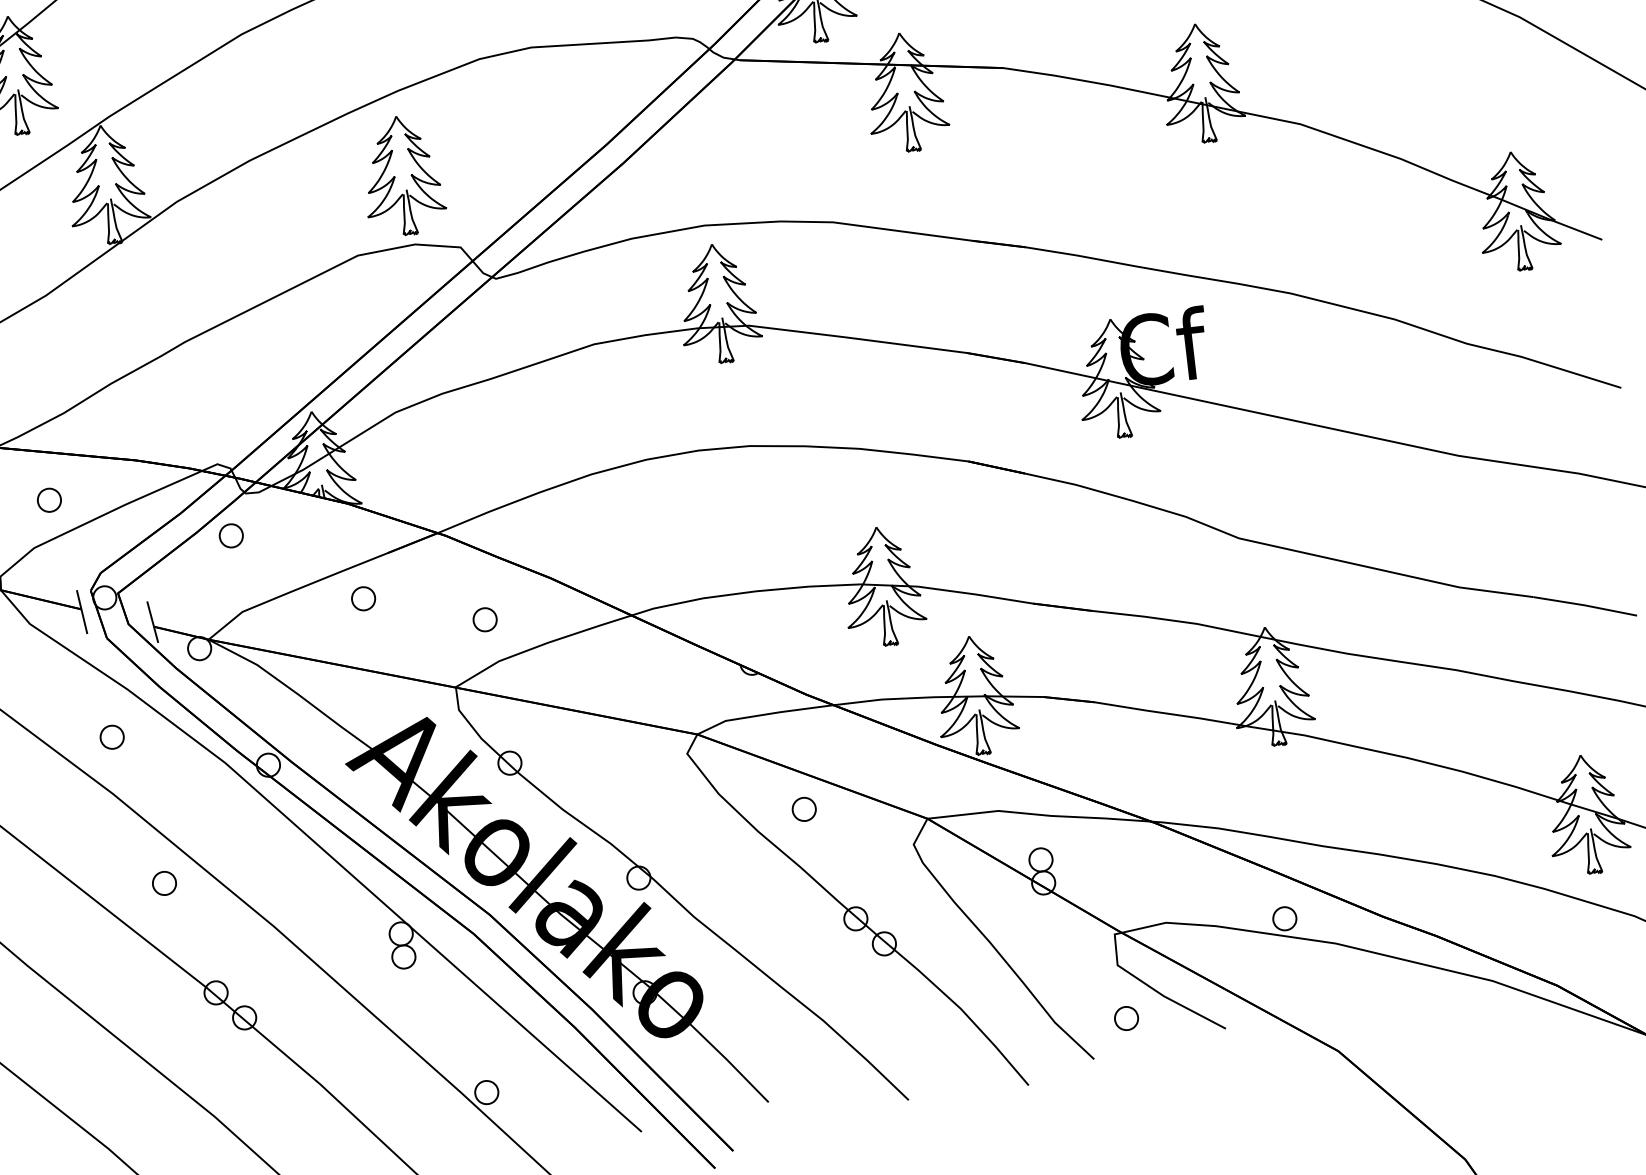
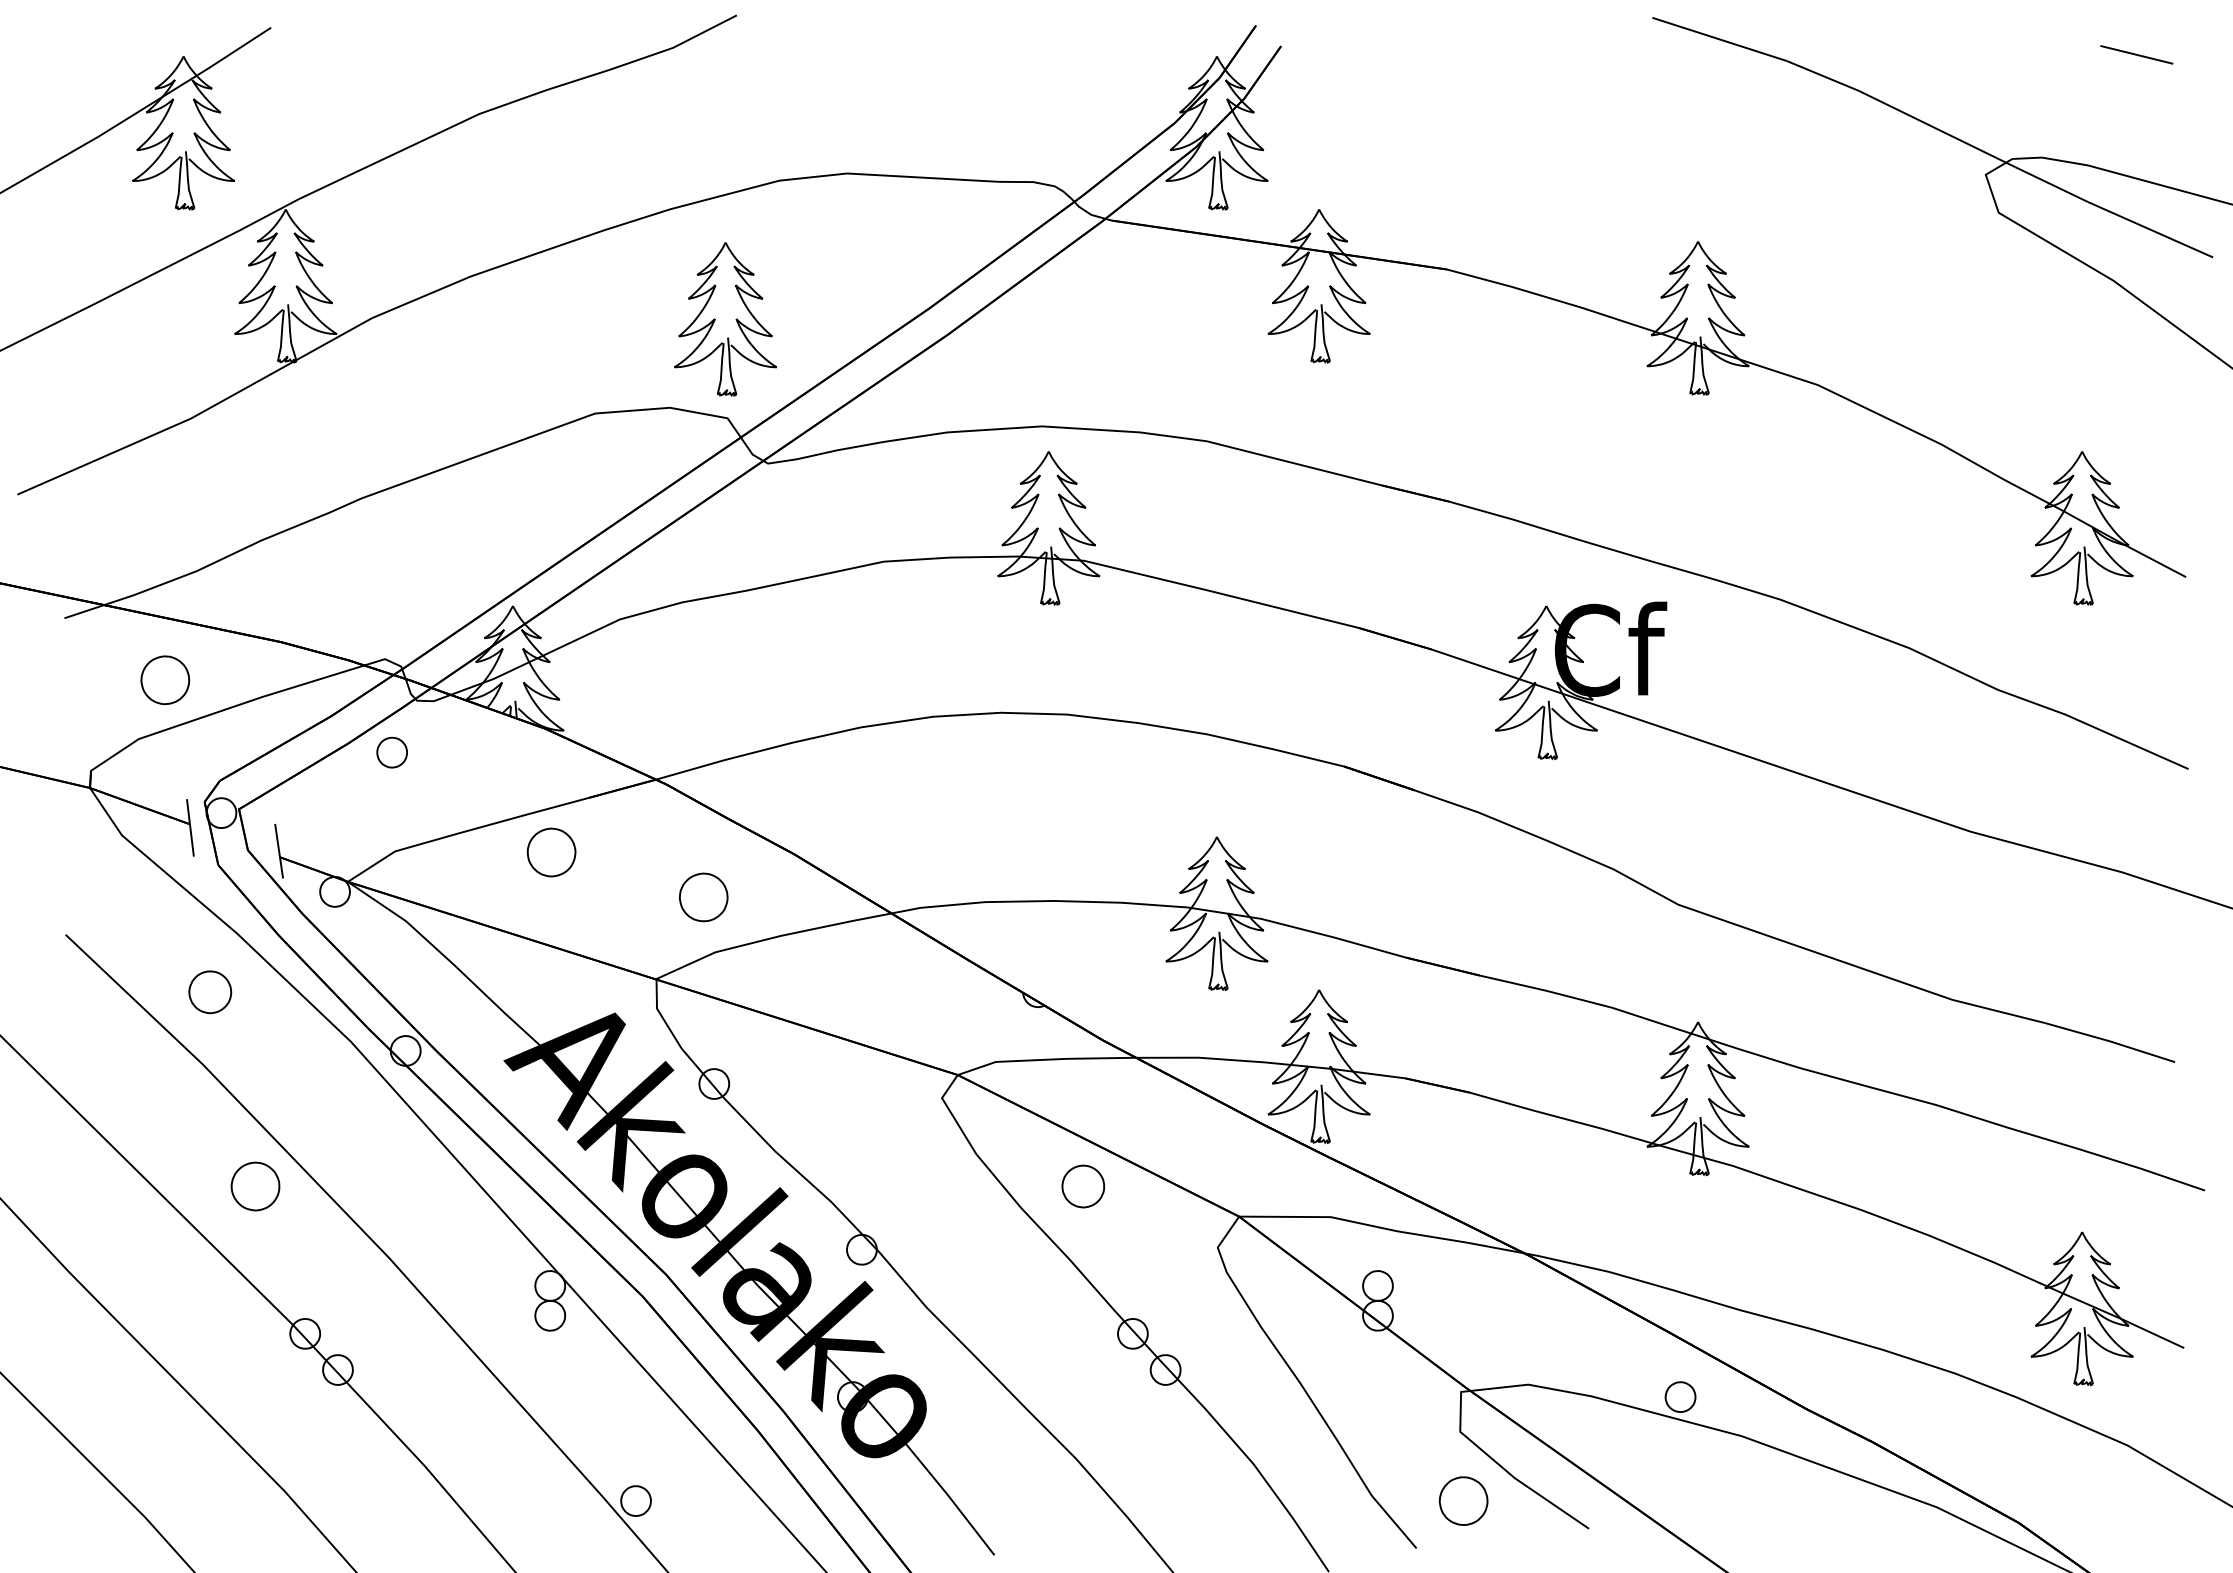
part: (402, 175) -> (725, 319), moved
part: (48, 500) -> (164, 680), size x1.6
part: (363, 598) -> (551, 852), size x1.6
part: (484, 619) -> (703, 896), size x1.6
part: (112, 736) -> (210, 991), size x1.4
part: (803, 809) -> (1082, 1186), size x1.4
part: (164, 883) -> (255, 1186), size x1.6
part: (1126, 1018) -> (1463, 1500), size x1.6

